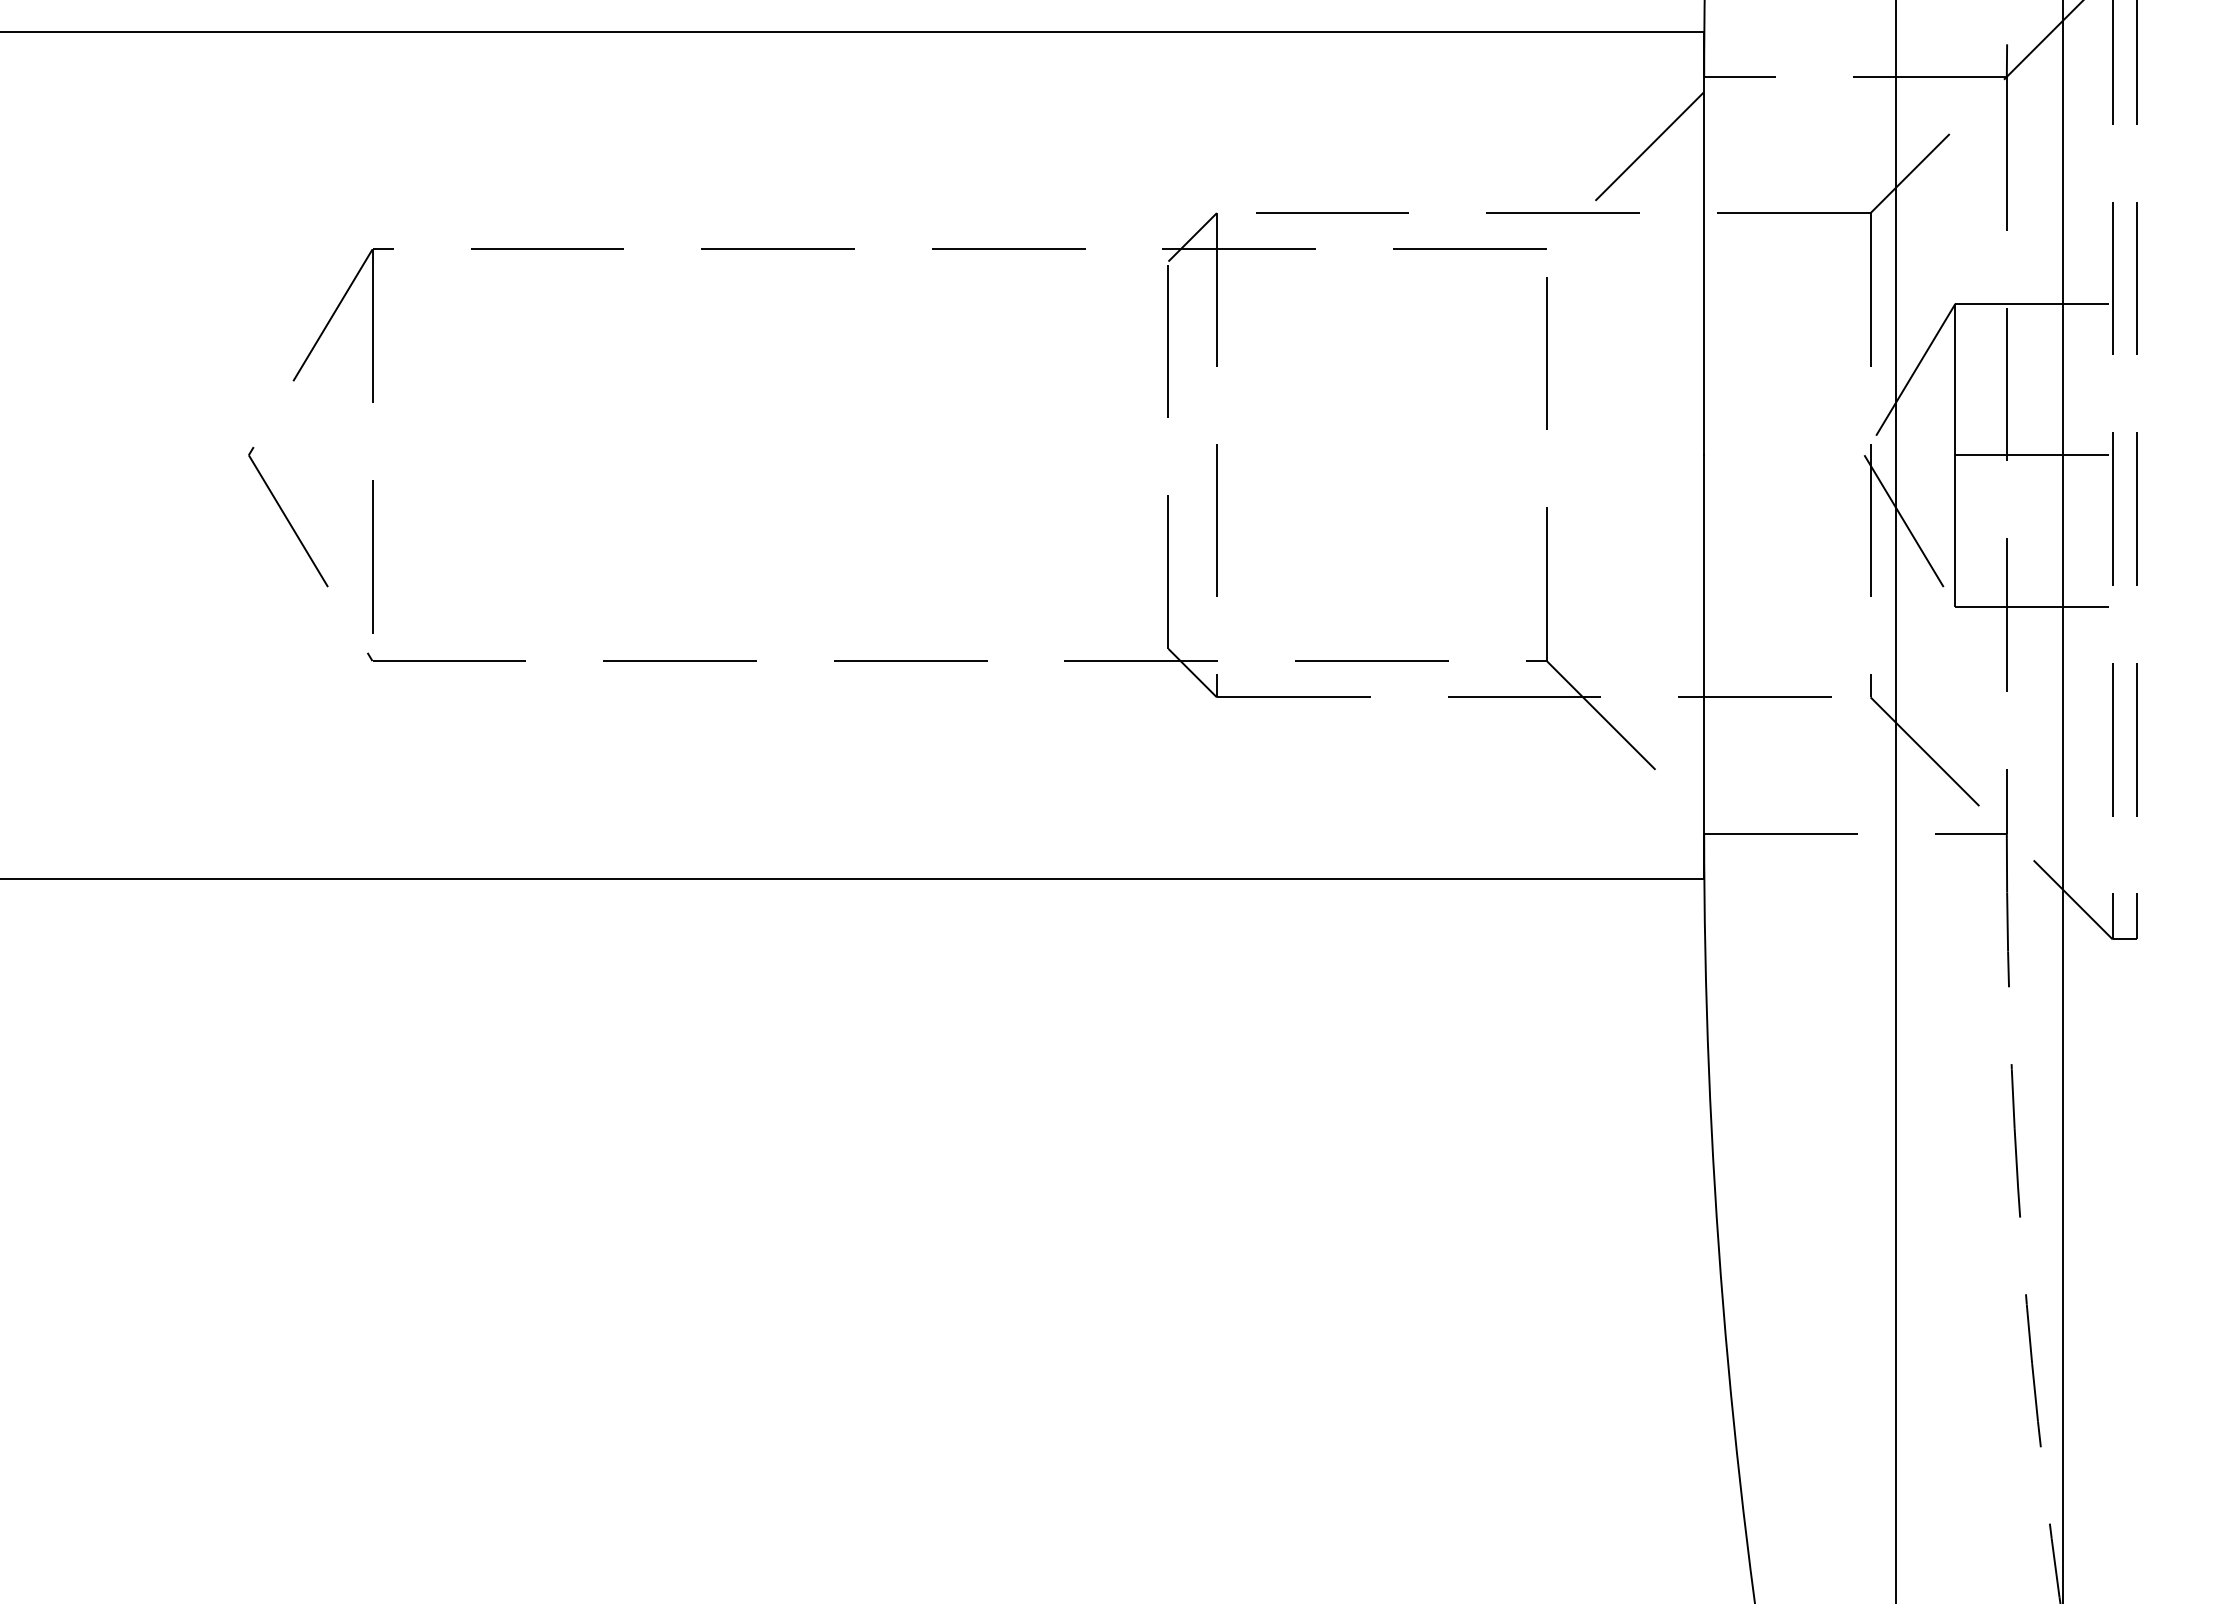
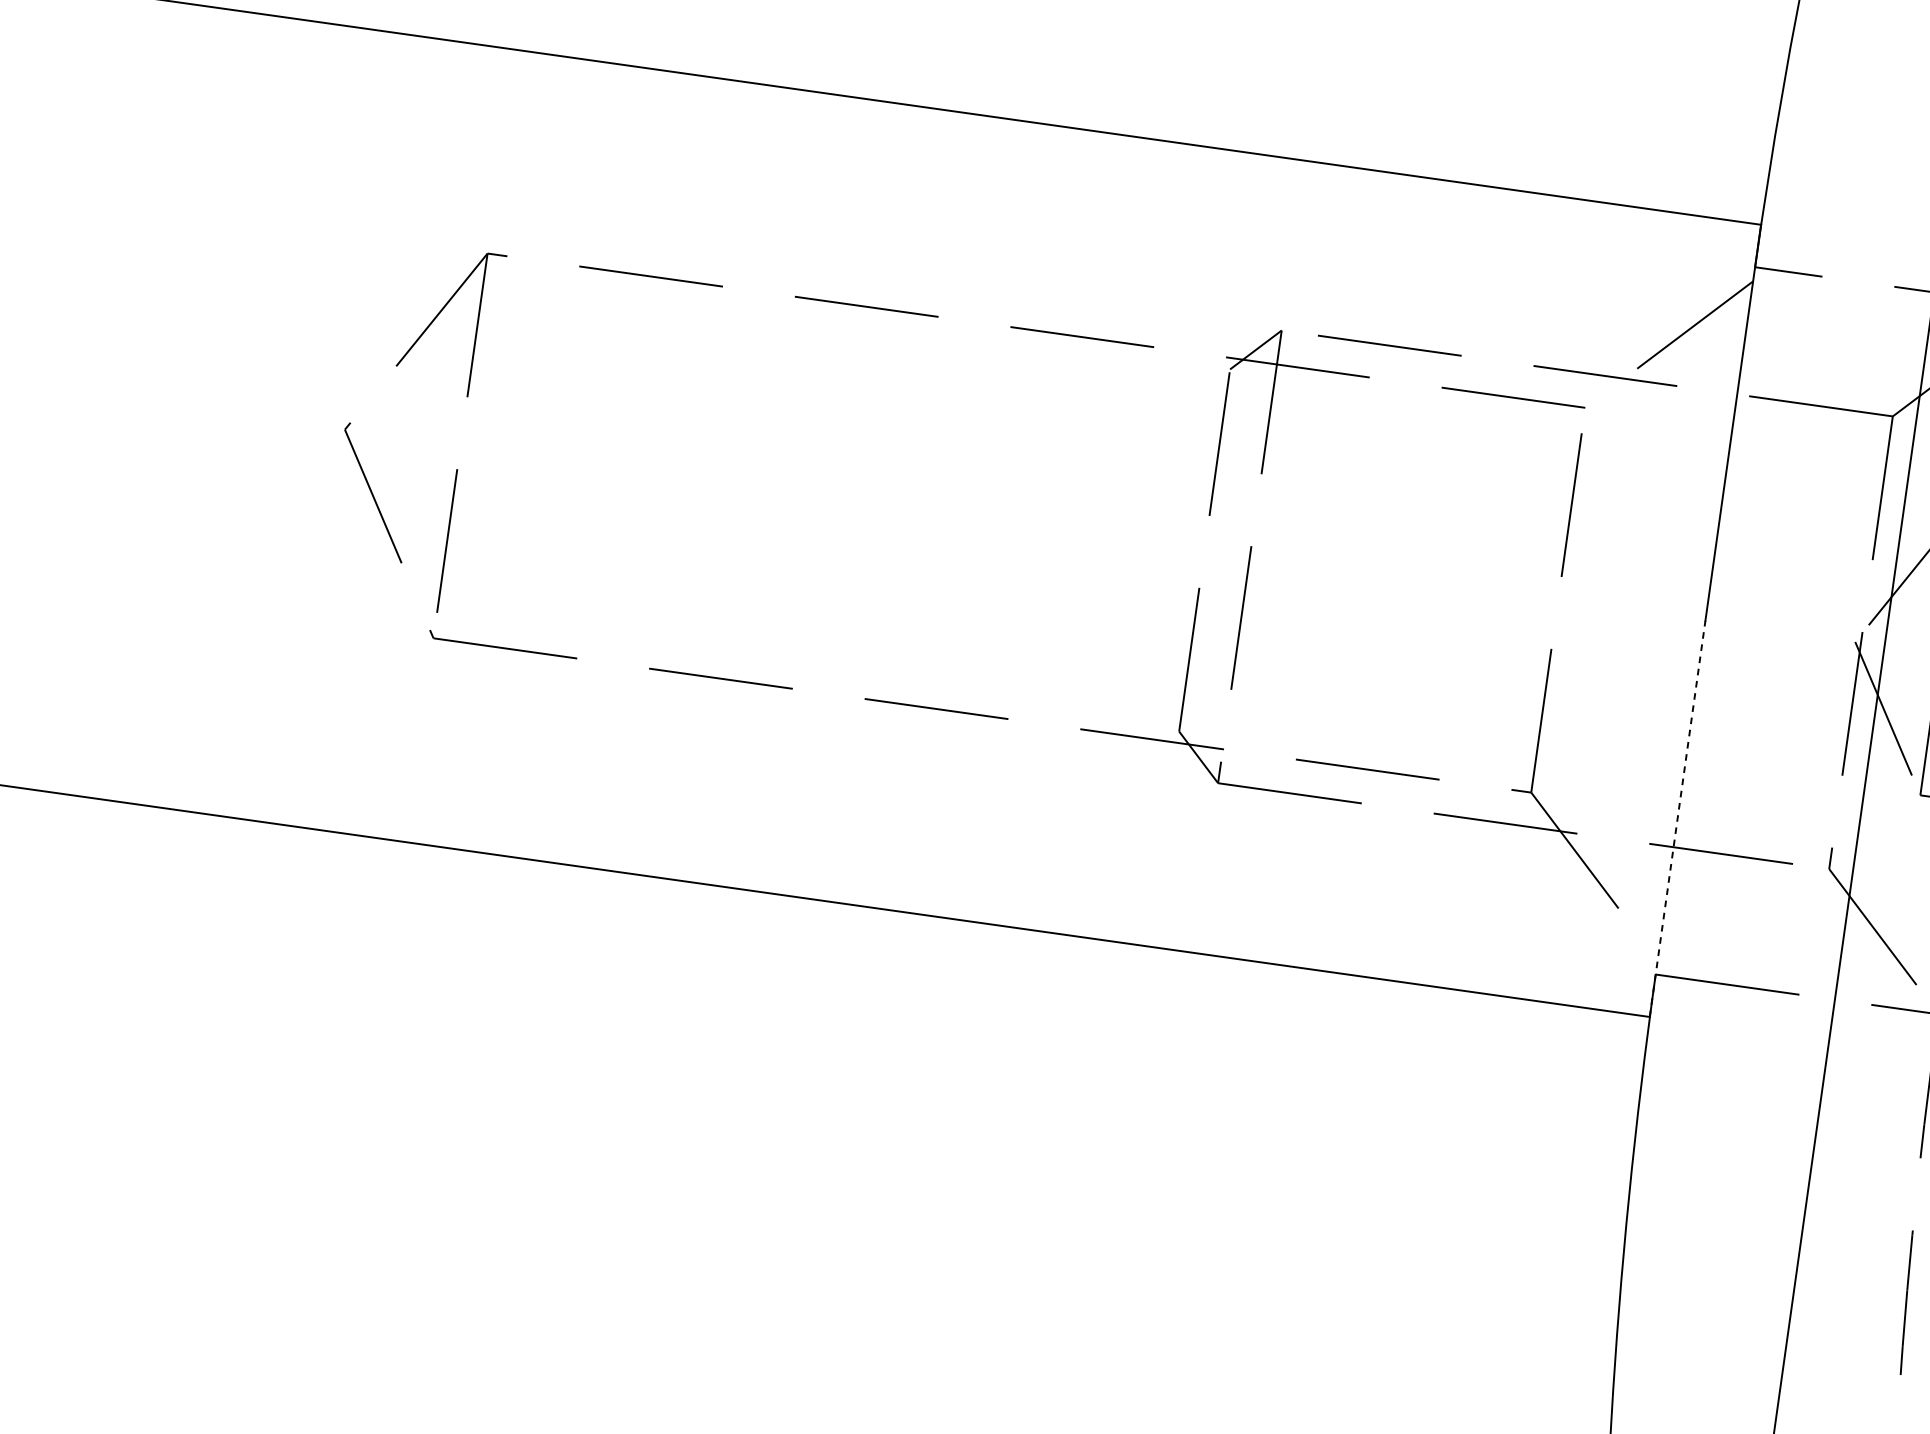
line: (1704, 667) -> (1677, 819), solid -> dashed

